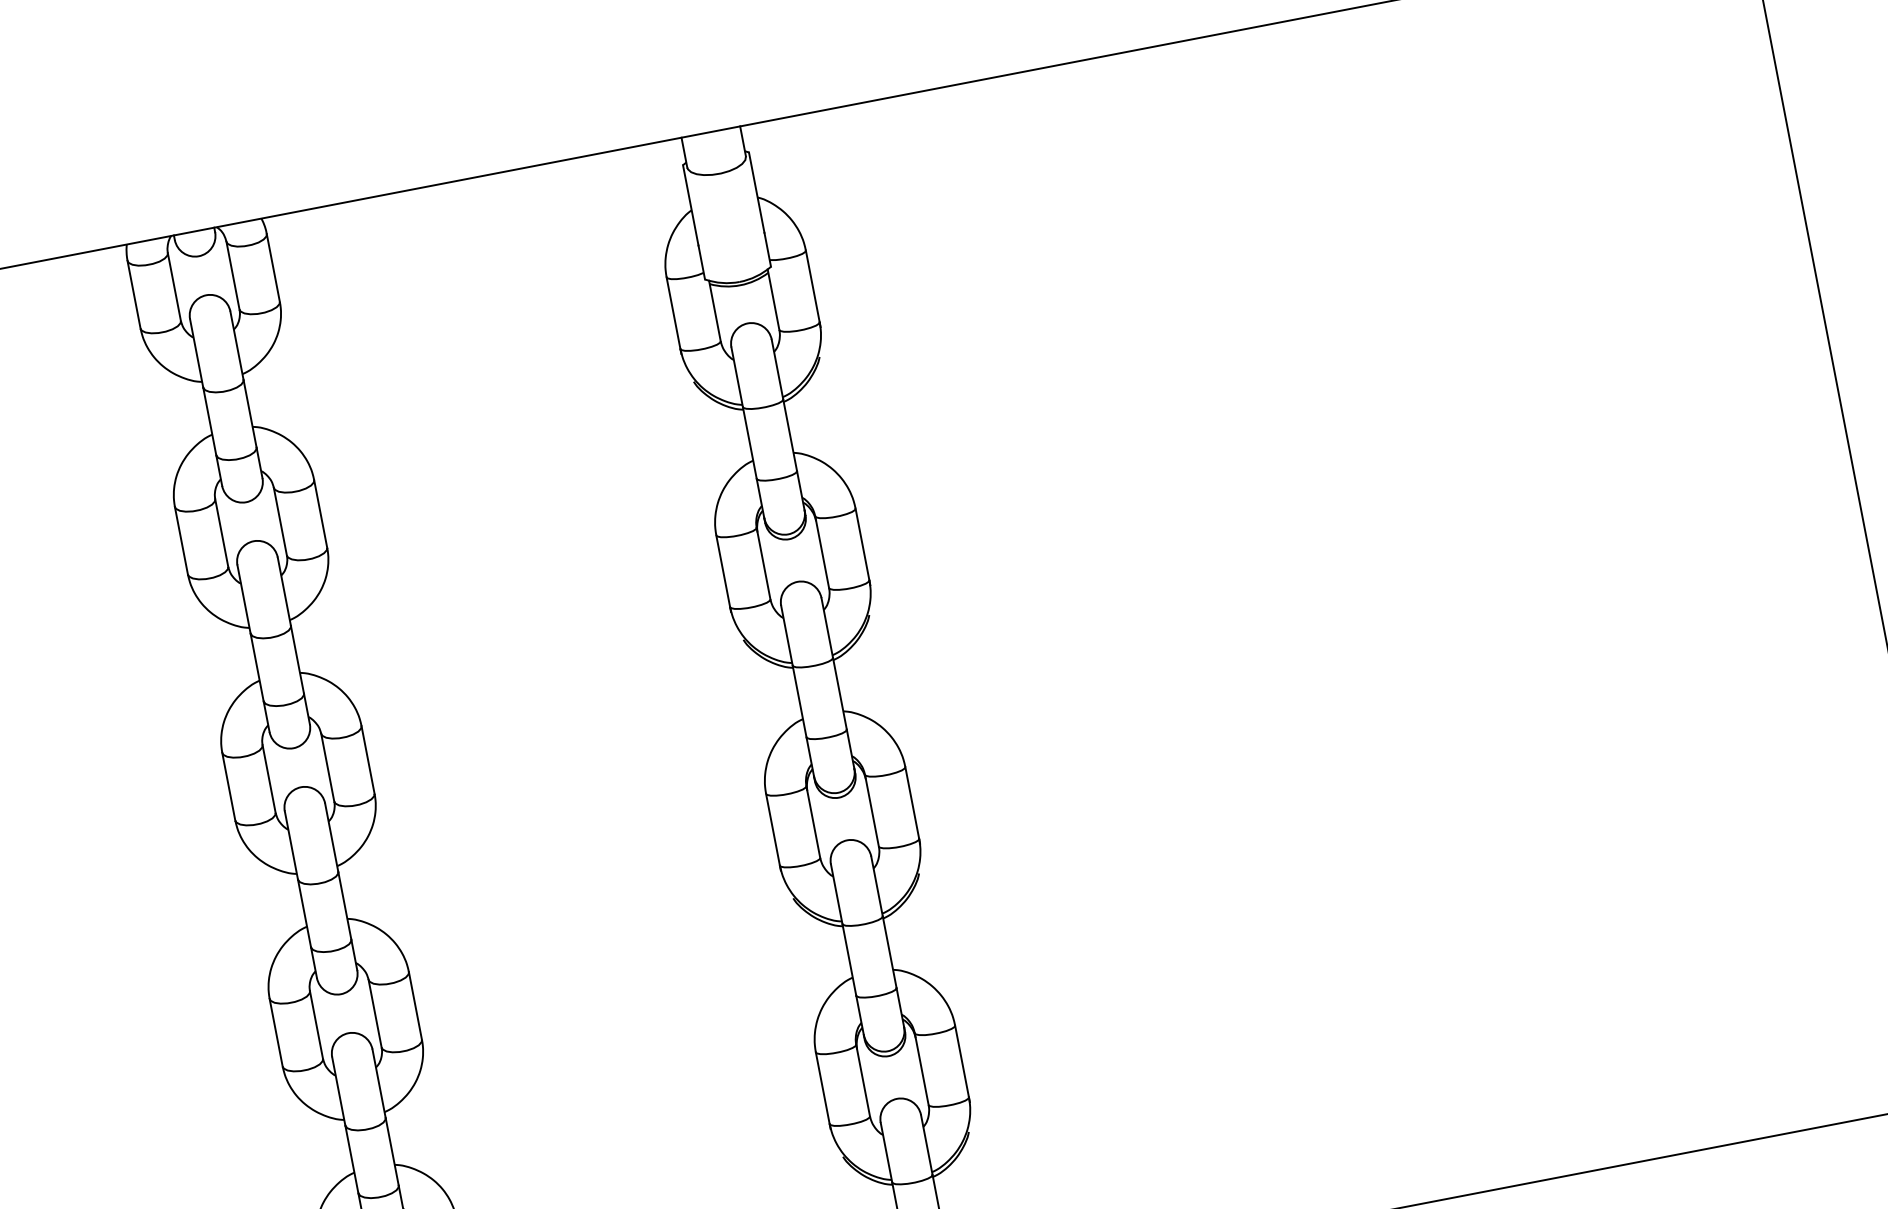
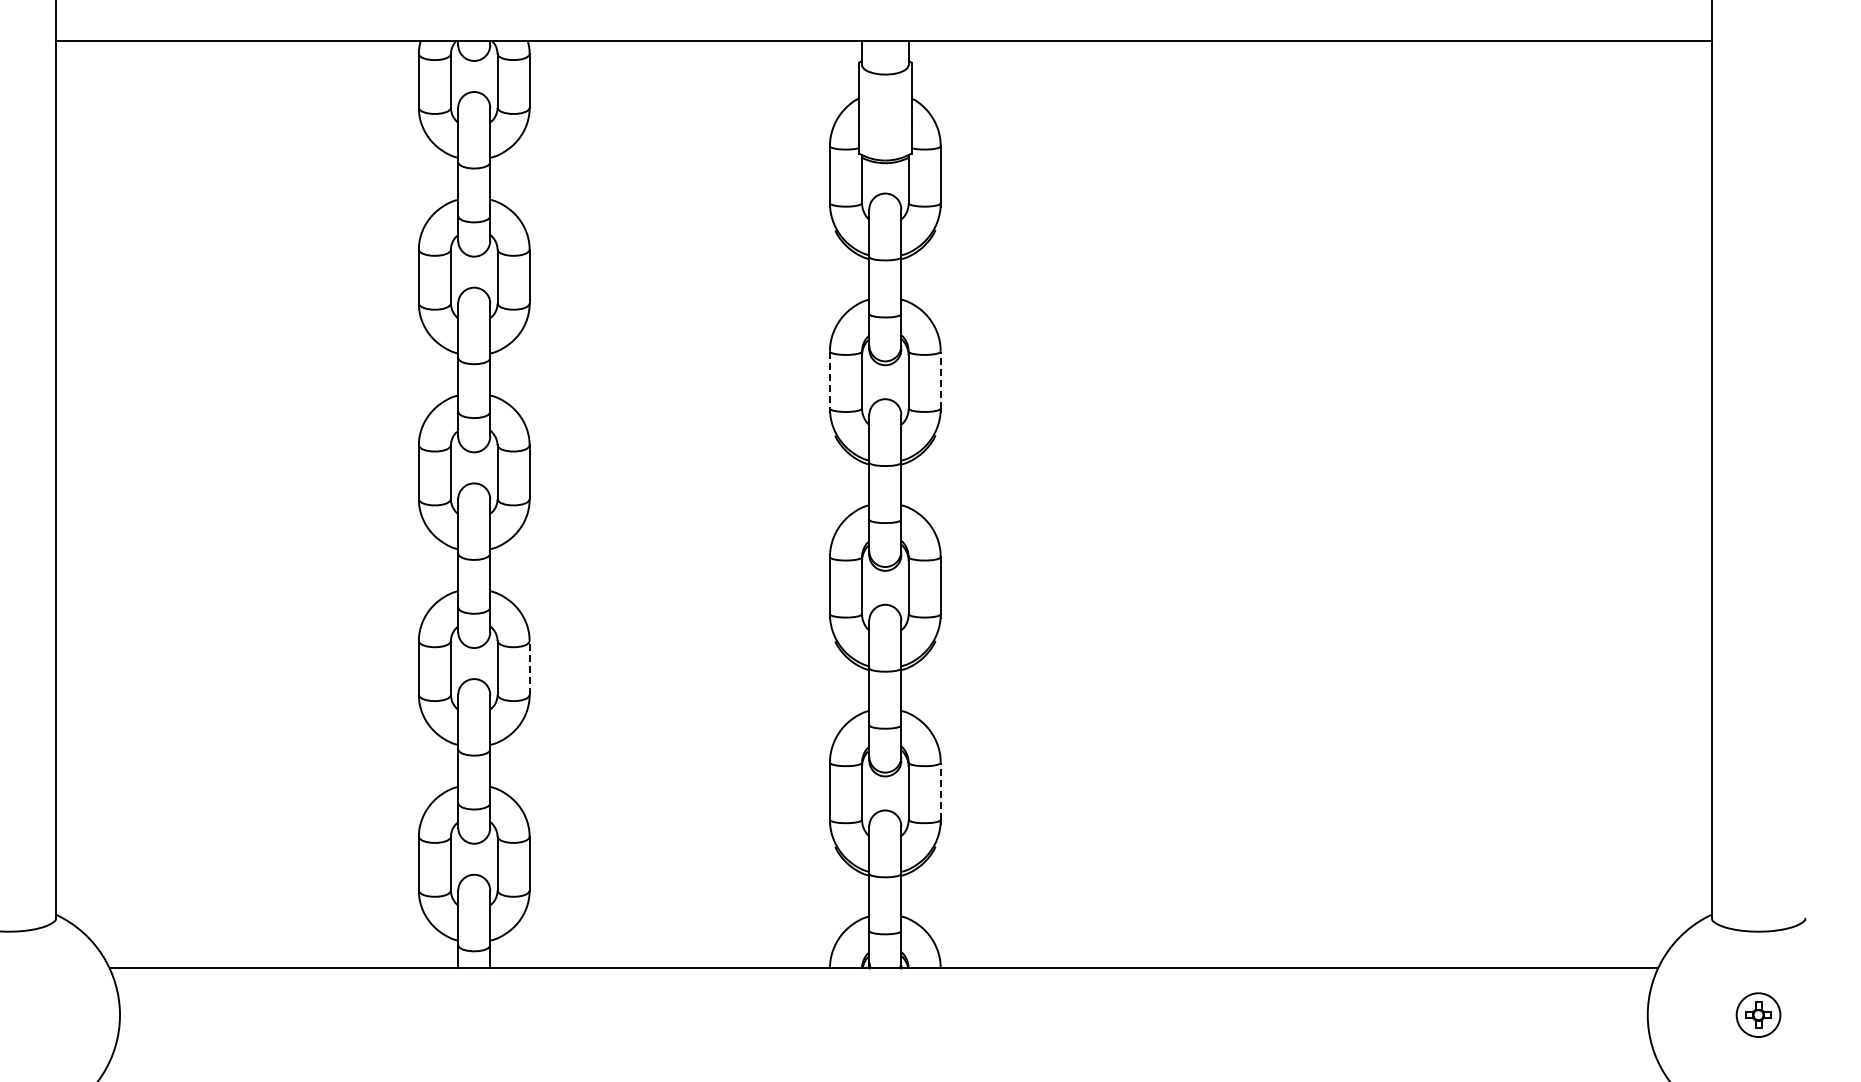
line: (862, 545) -> (940, 380), solid -> dashed
line: (722, 571) -> (829, 380), solid -> dashed
line: (415, 1006) -> (529, 668), solid -> dashed
line: (961, 1061) -> (940, 791), solid -> dashed

